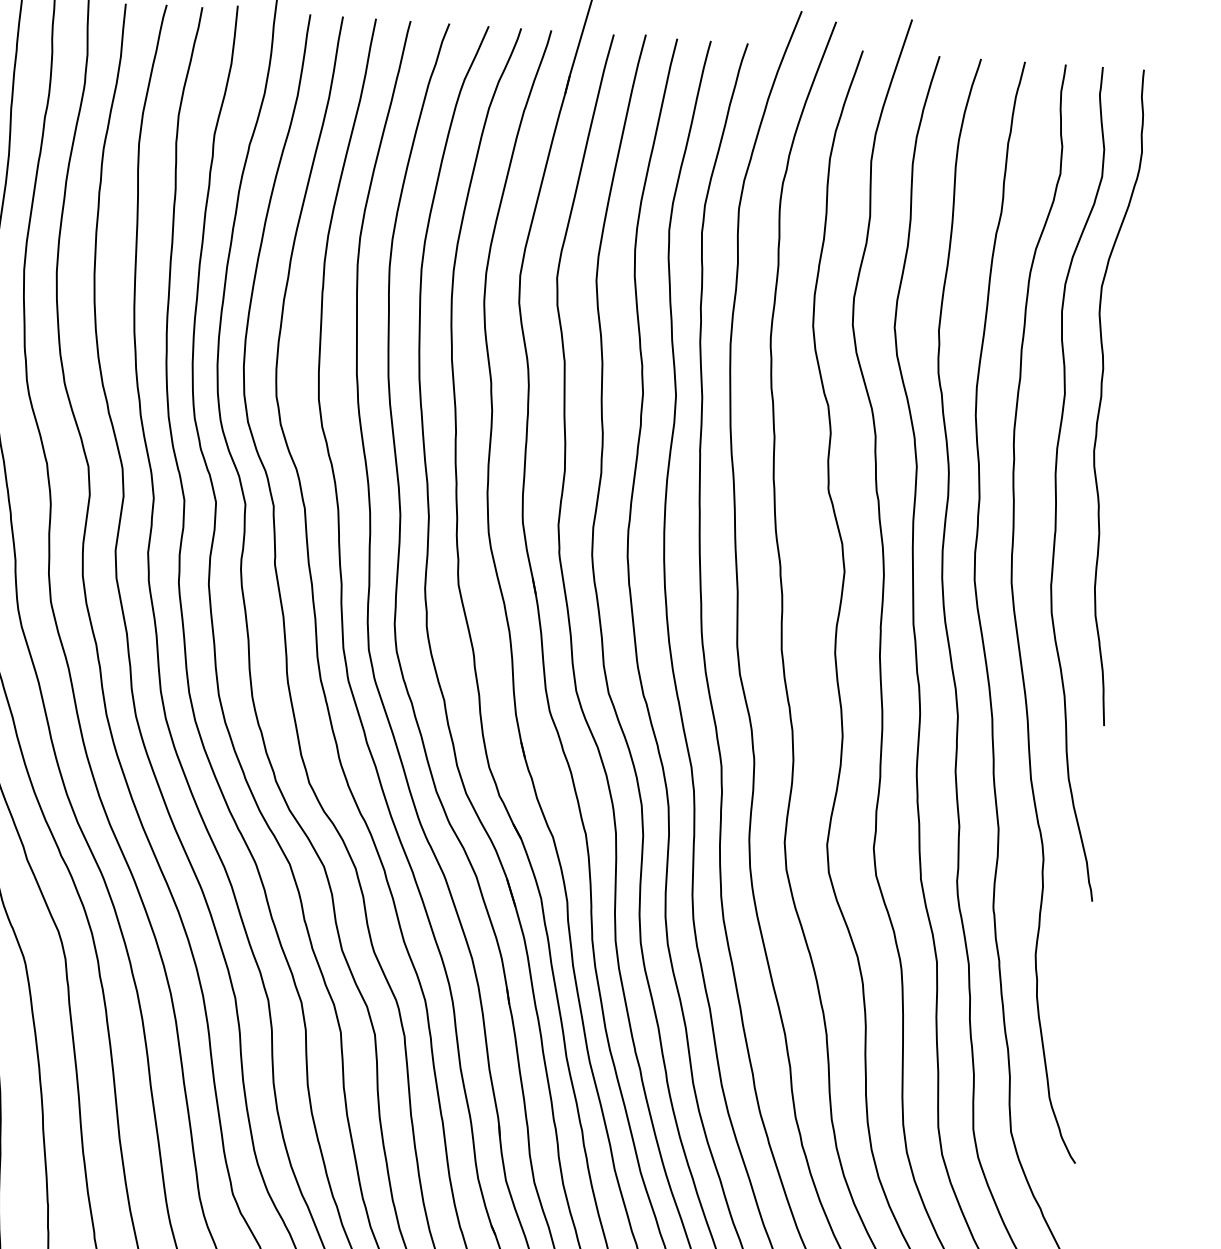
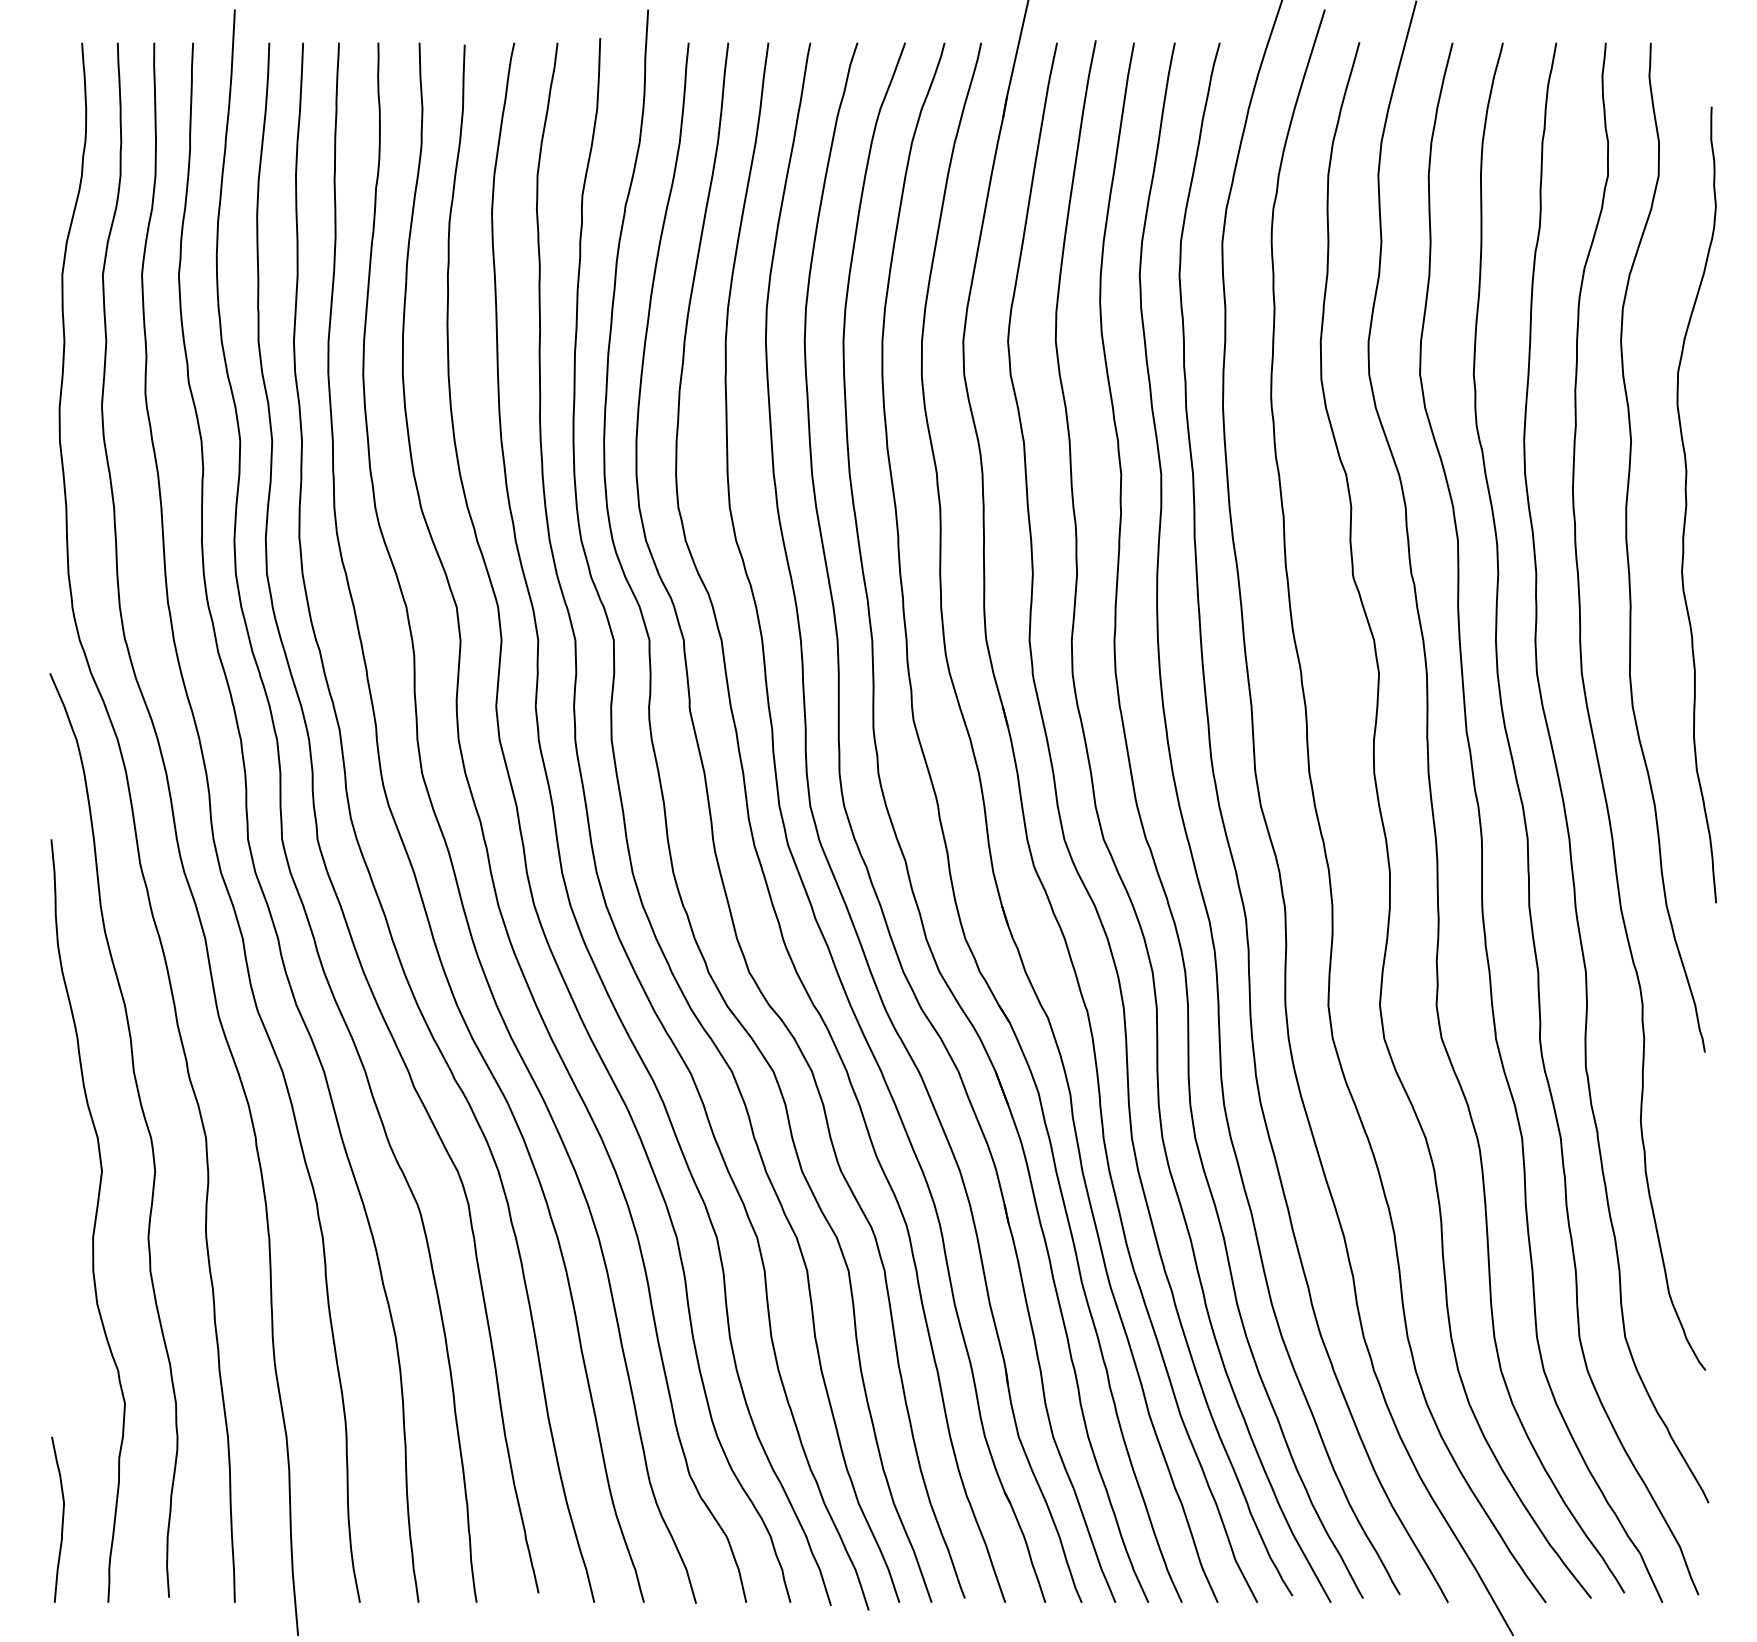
curve: (1102, 396) -> (1687, 504), moved

